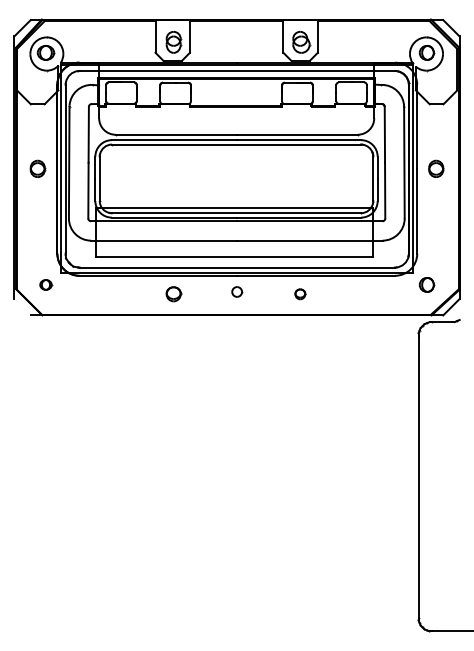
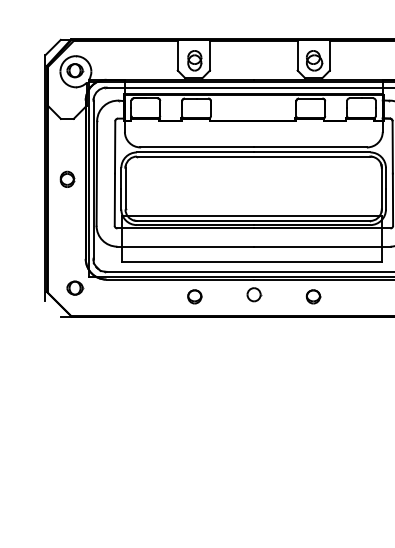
part: (45, 284) -> (74, 287), size x1.43
part: (237, 291) -> (254, 294), size x1.43
part: (300, 294) -> (313, 297), size x1.43

